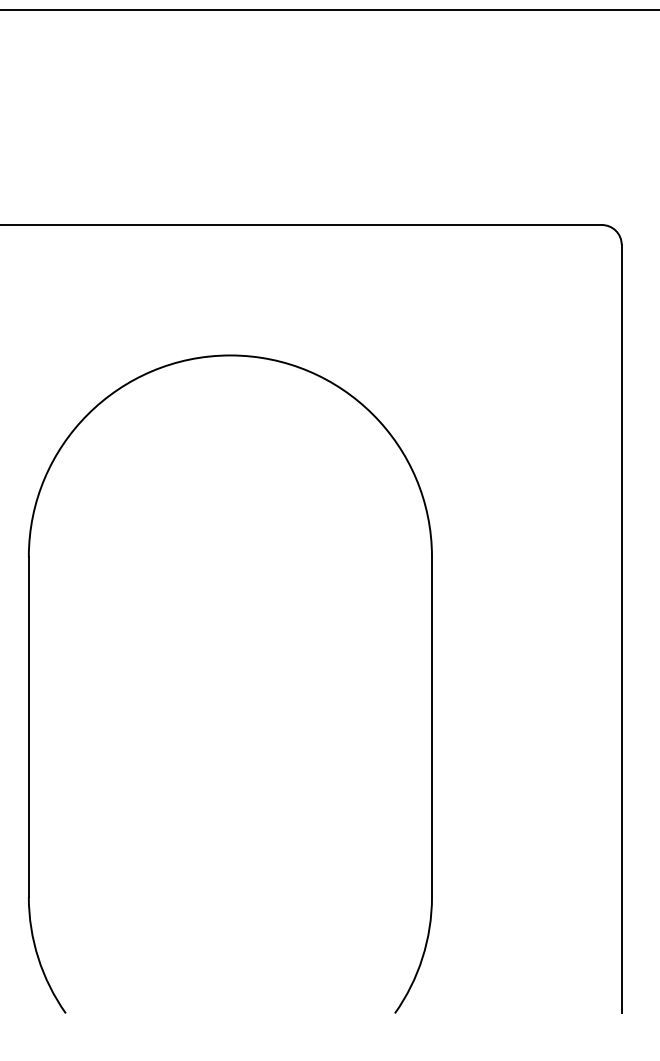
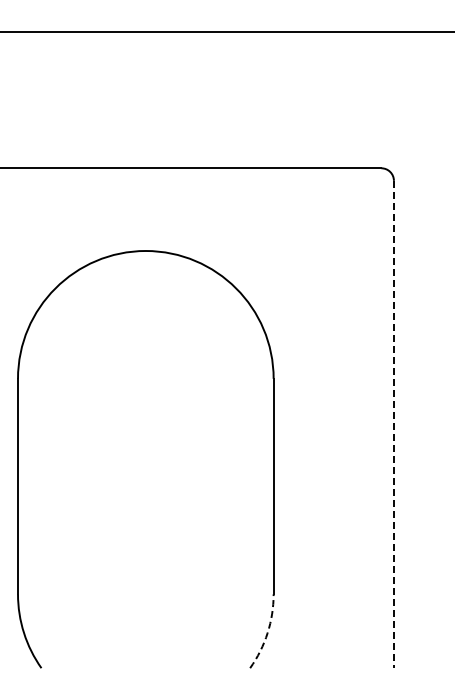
line: (621, 629) -> (393, 424), solid -> dashed
arc: (422, 958) -> (267, 633), solid -> dashed

